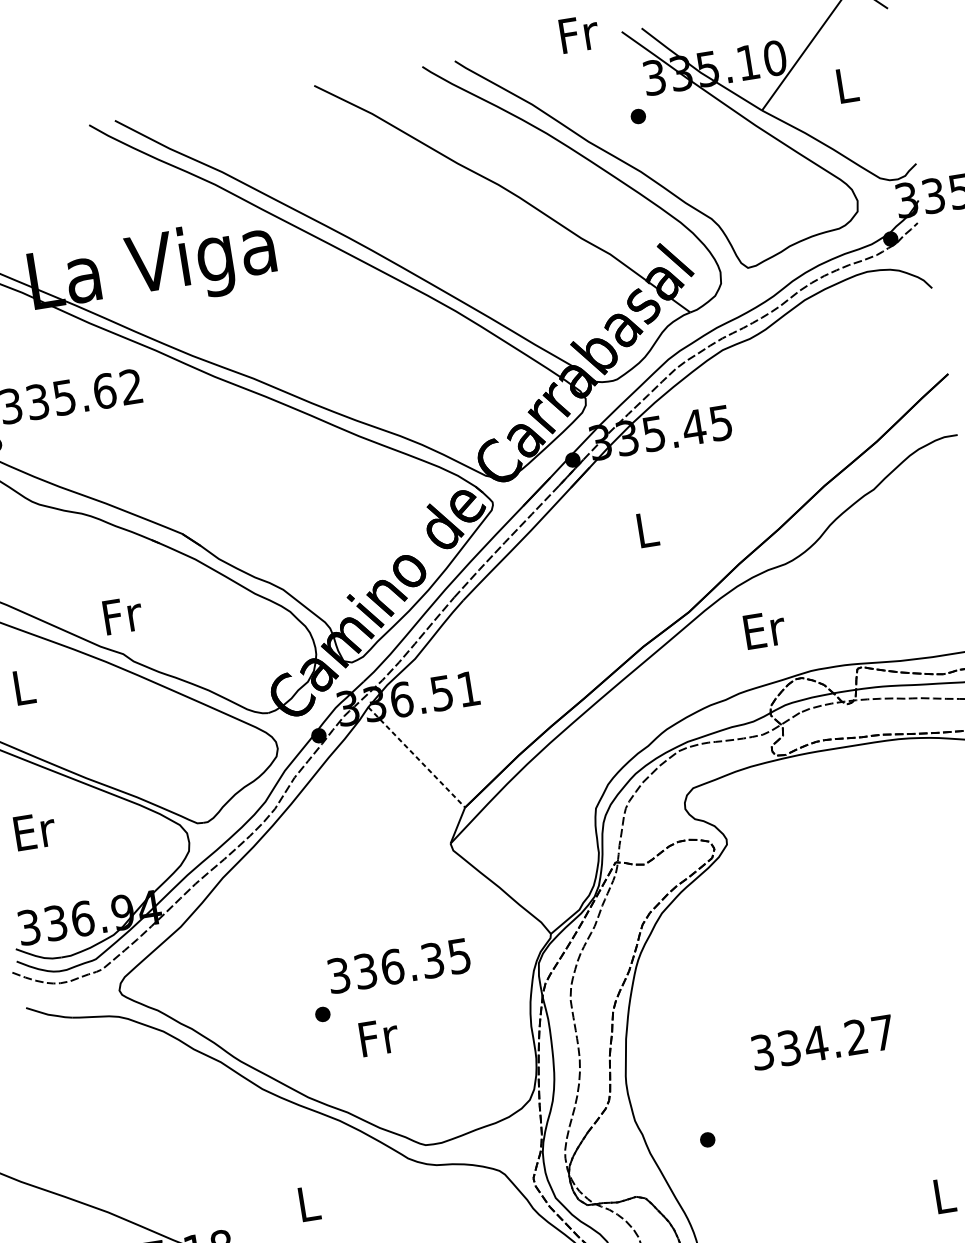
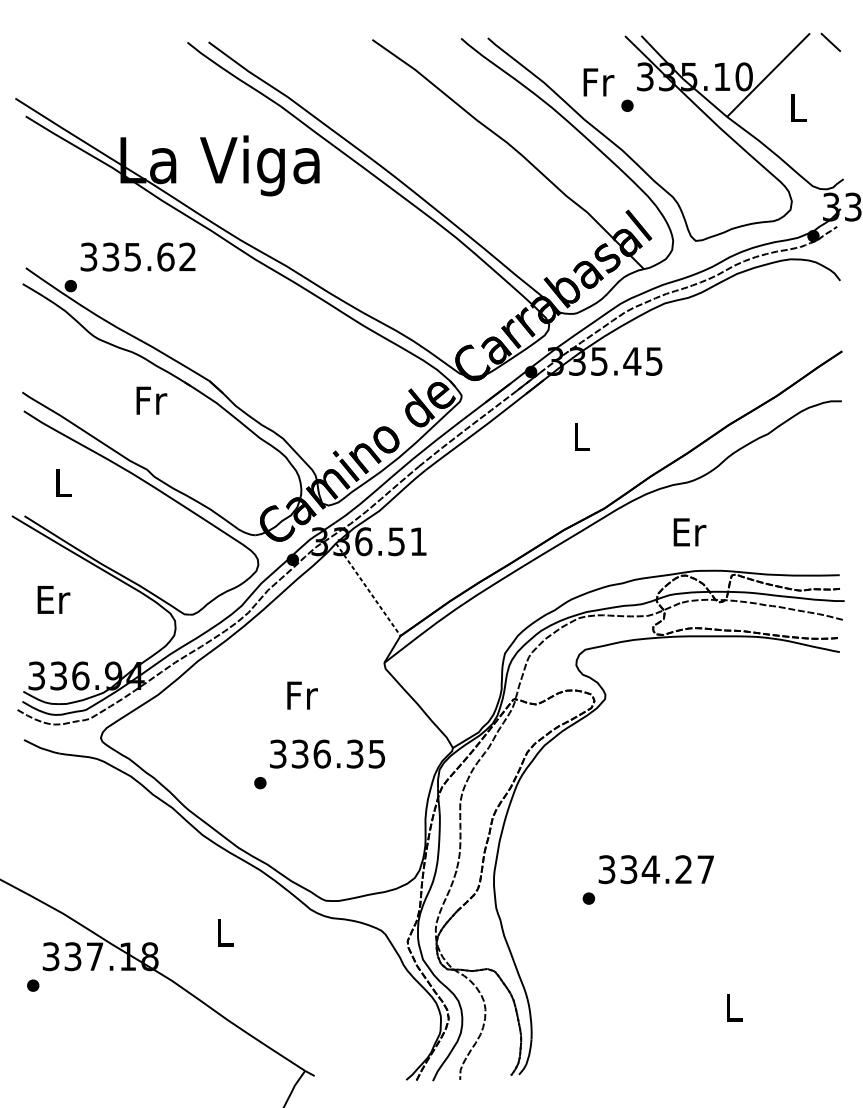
text: (578, 34) -> (598, 82), moved
text: (122, 615) -> (151, 400), moved
text: (764, 630) -> (689, 532), moved
text: (379, 1037) -> (302, 695), moved
part: (707, 1139) -> (588, 898), moved

